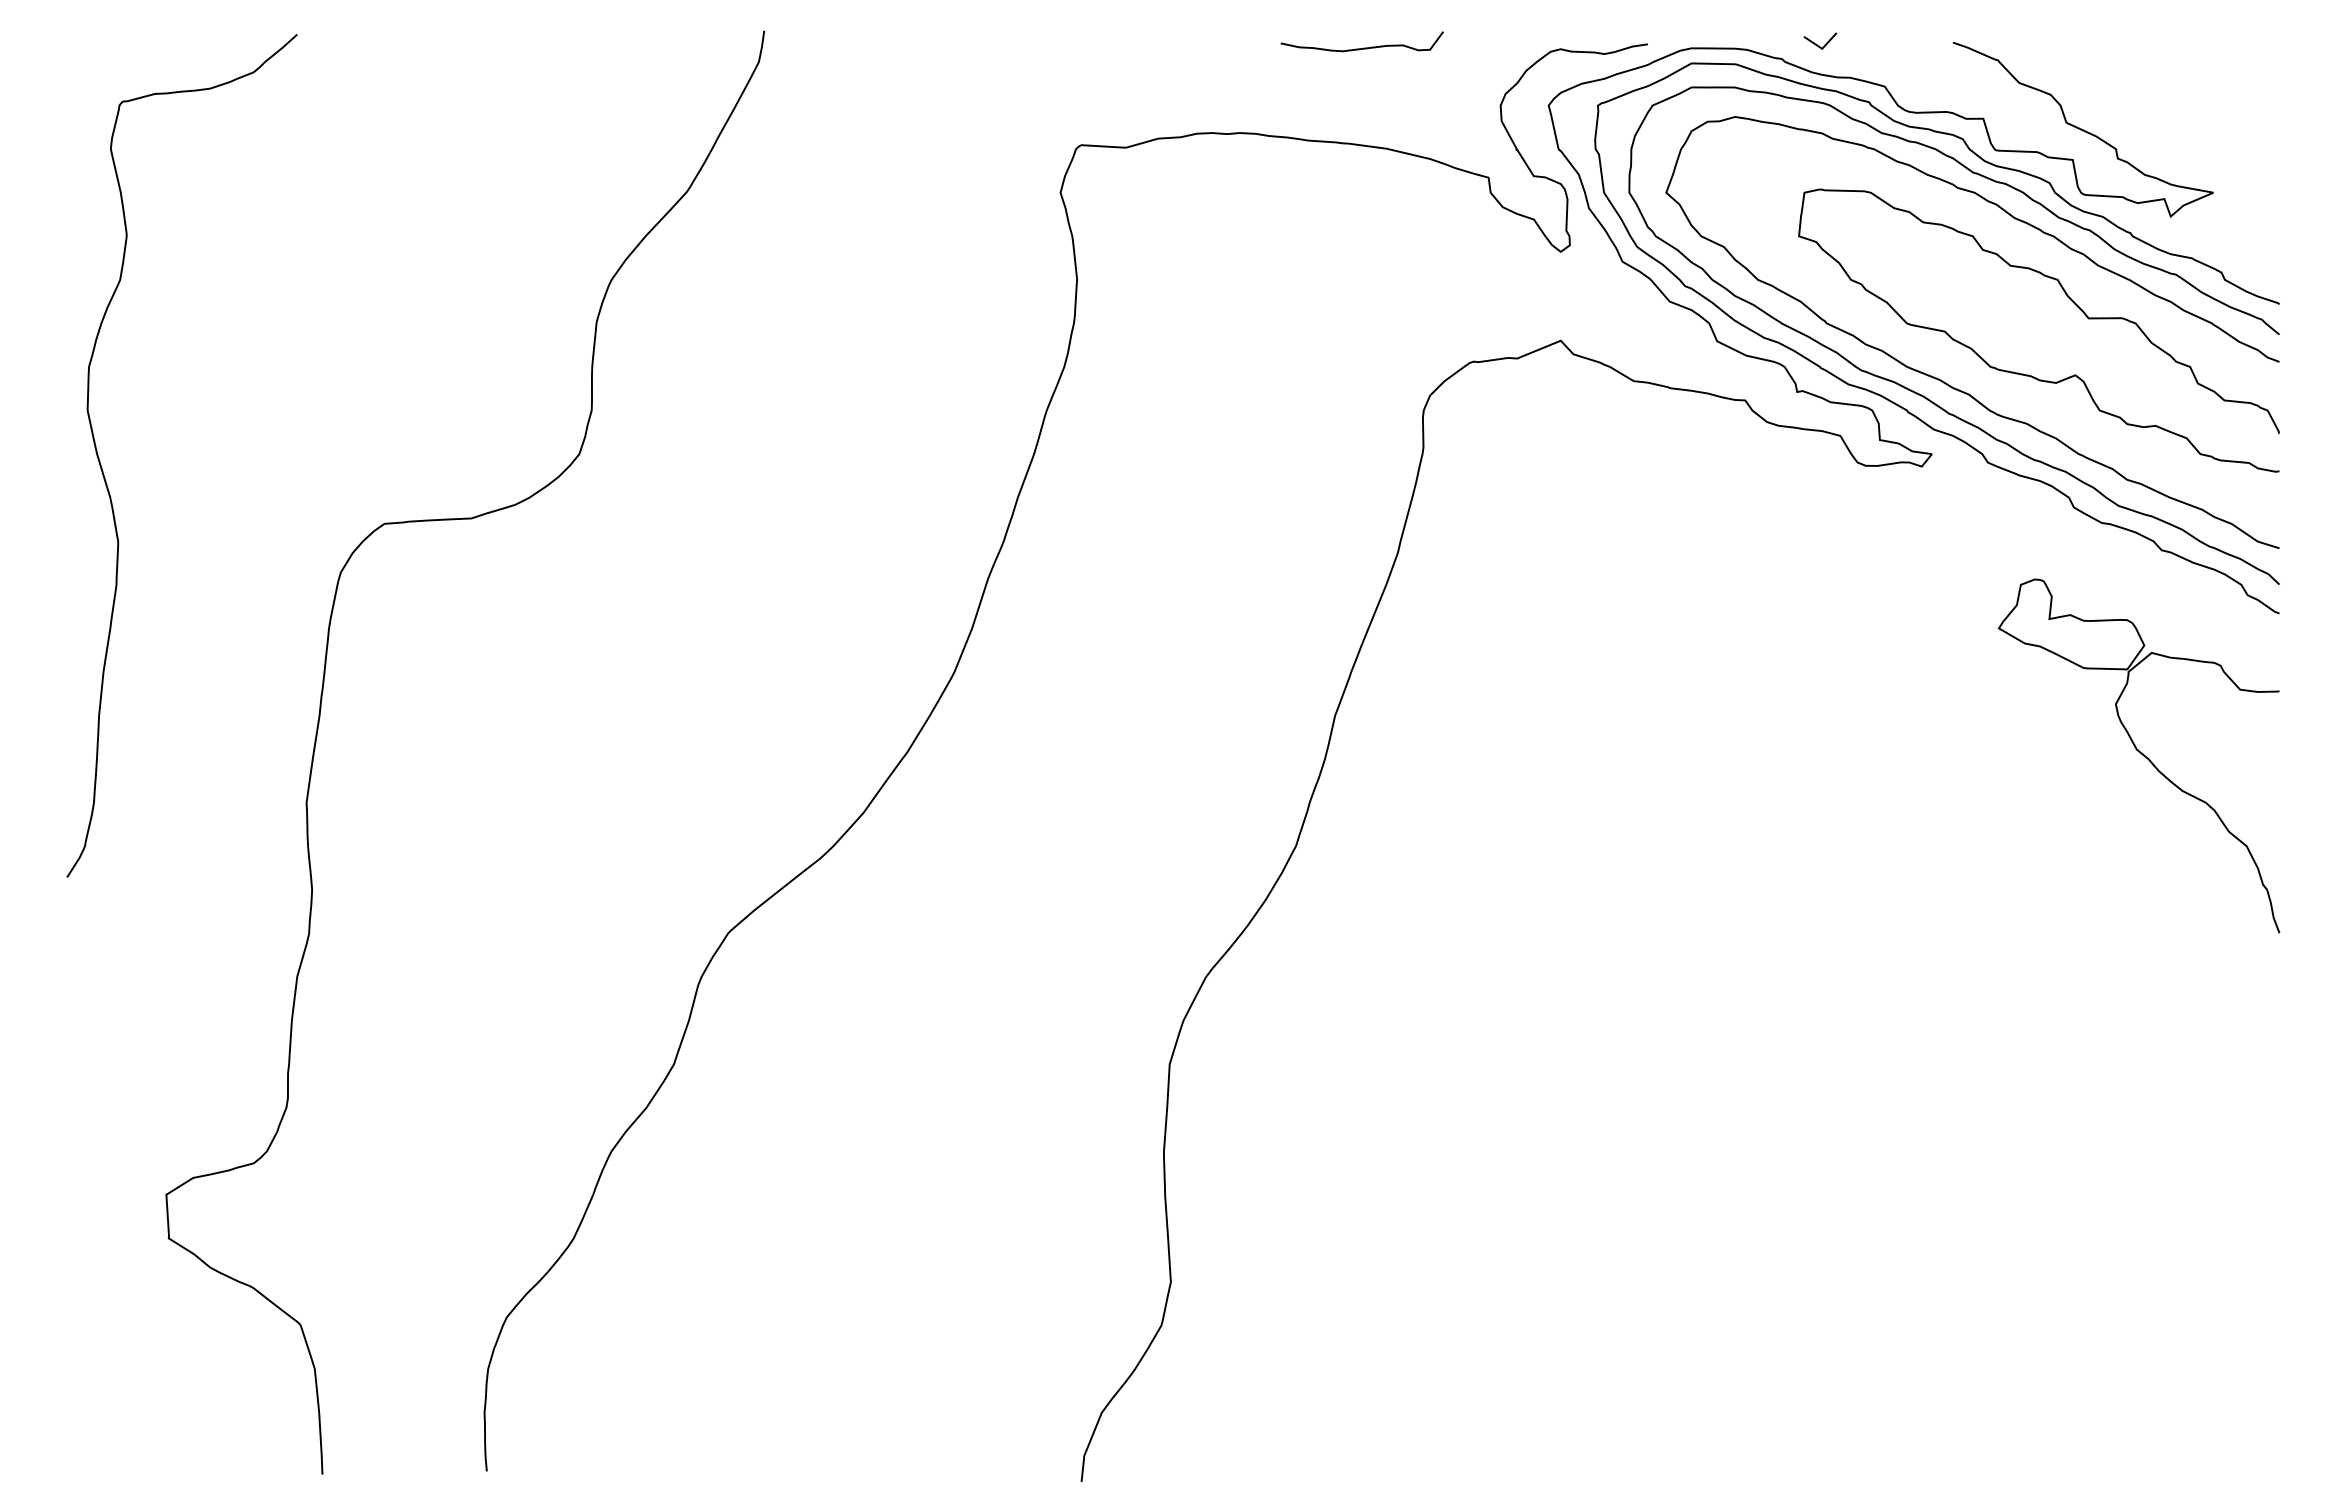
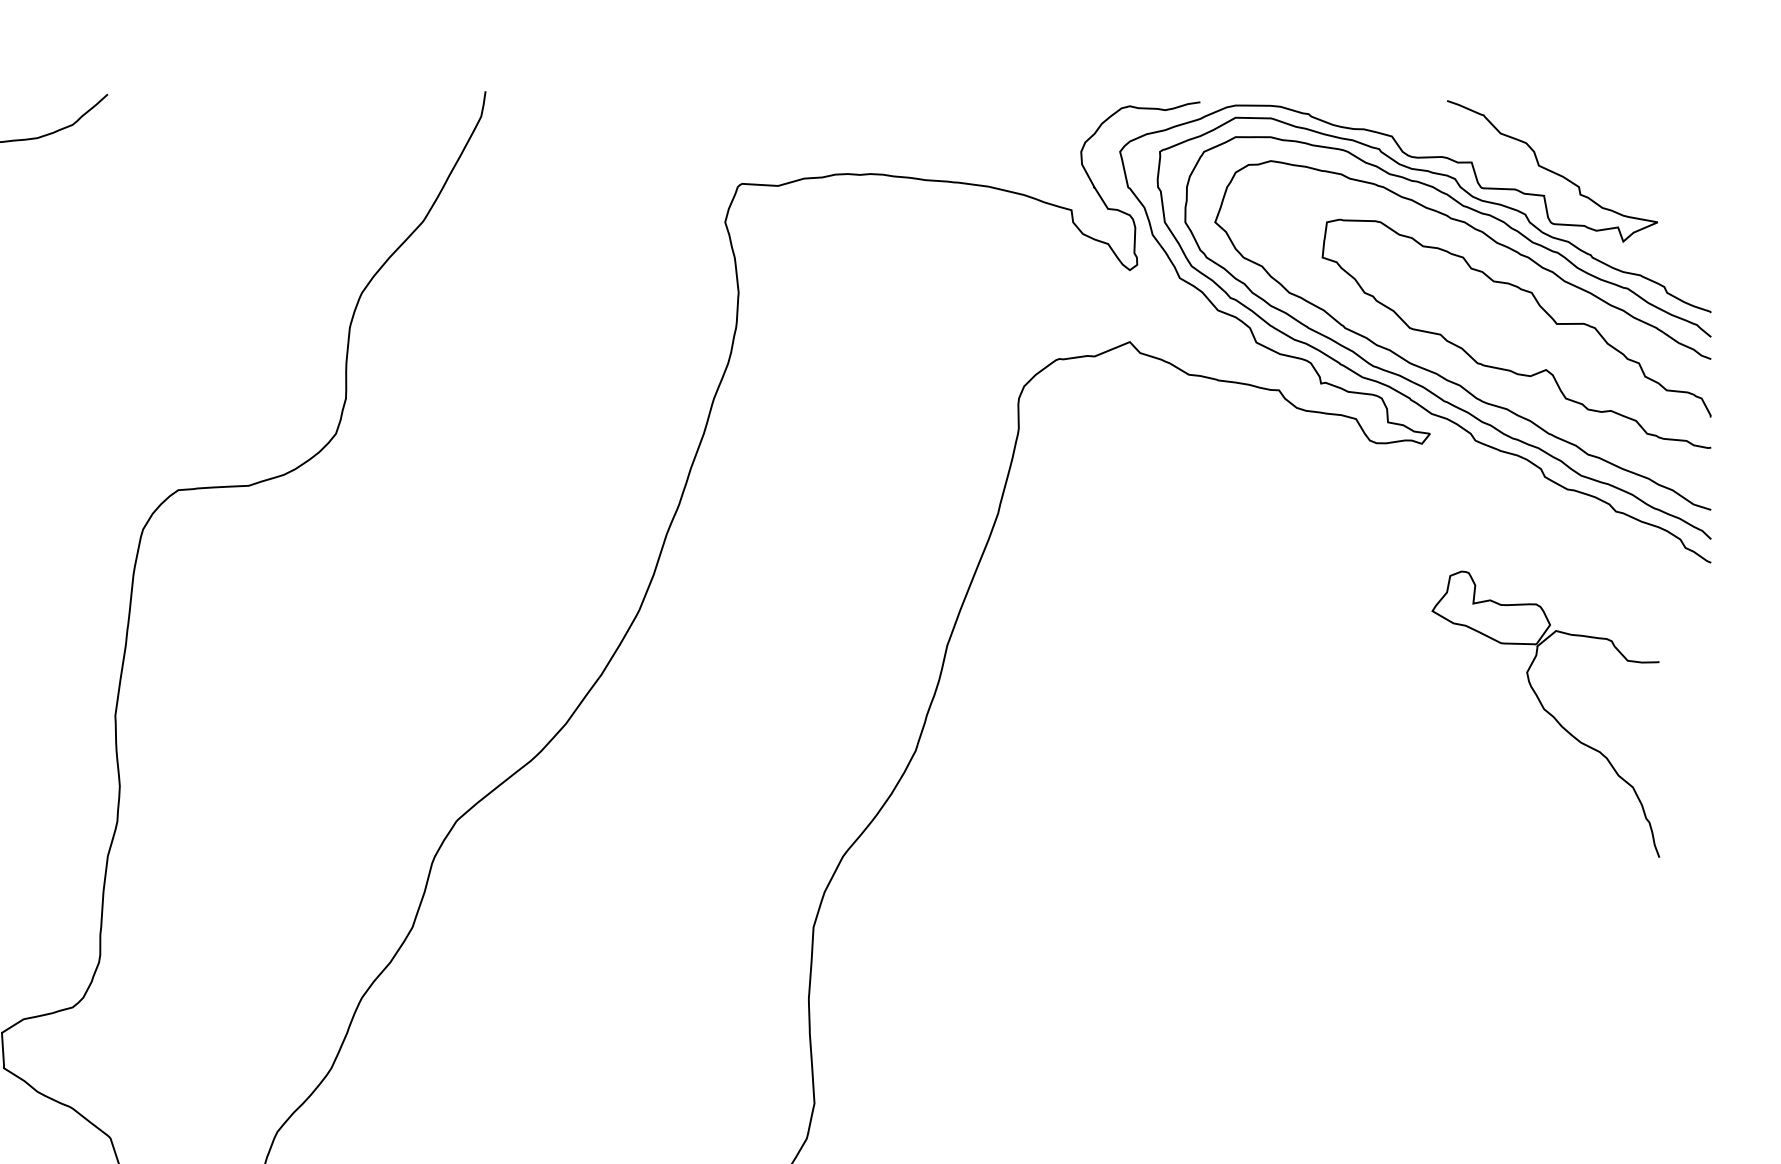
line: (1816, 43) -> (1336, 101), removed
curve: (1363, 47) -> (970, 104), removed
part: (2138, 755) -> (1545, 713), moved

